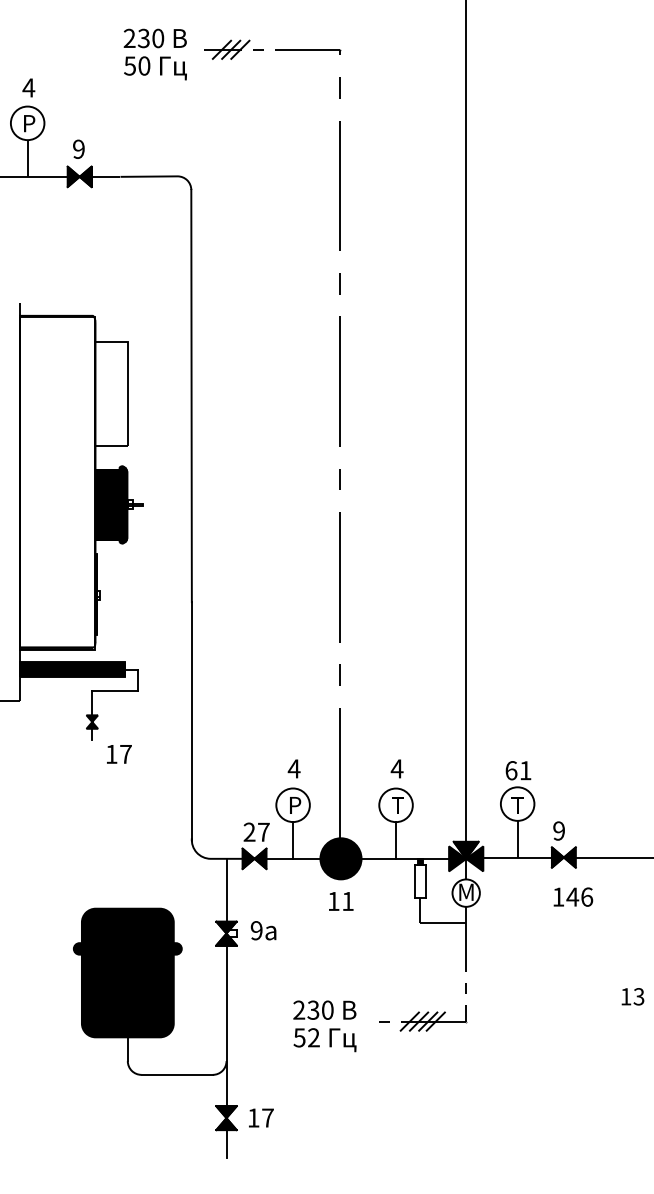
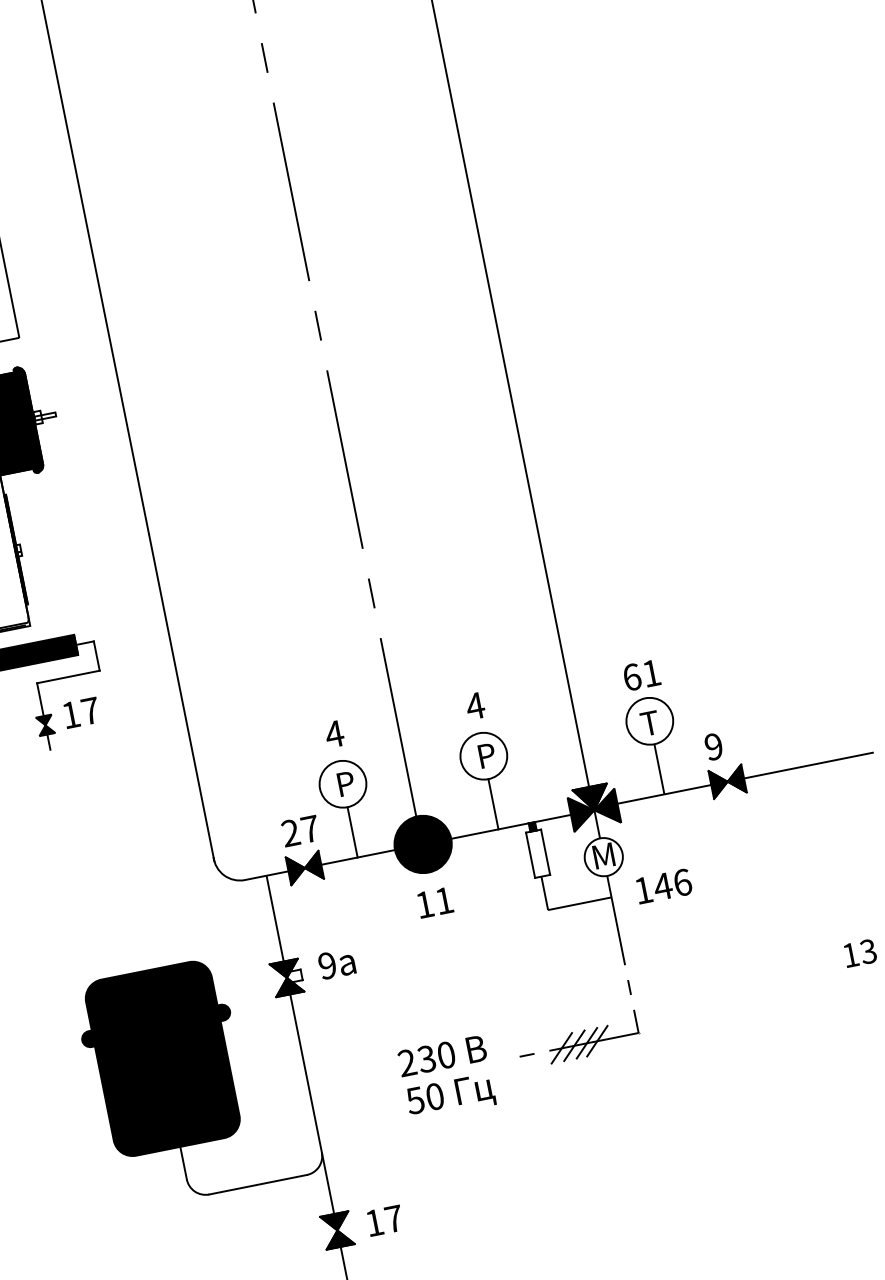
text: (119, 754) -> (81, 713), moved
text: (398, 805) -> (487, 755), Т -> P
text: (573, 896) -> (663, 885), moved
text: (313, 1037) -> (434, 1096), 52 -> 50

